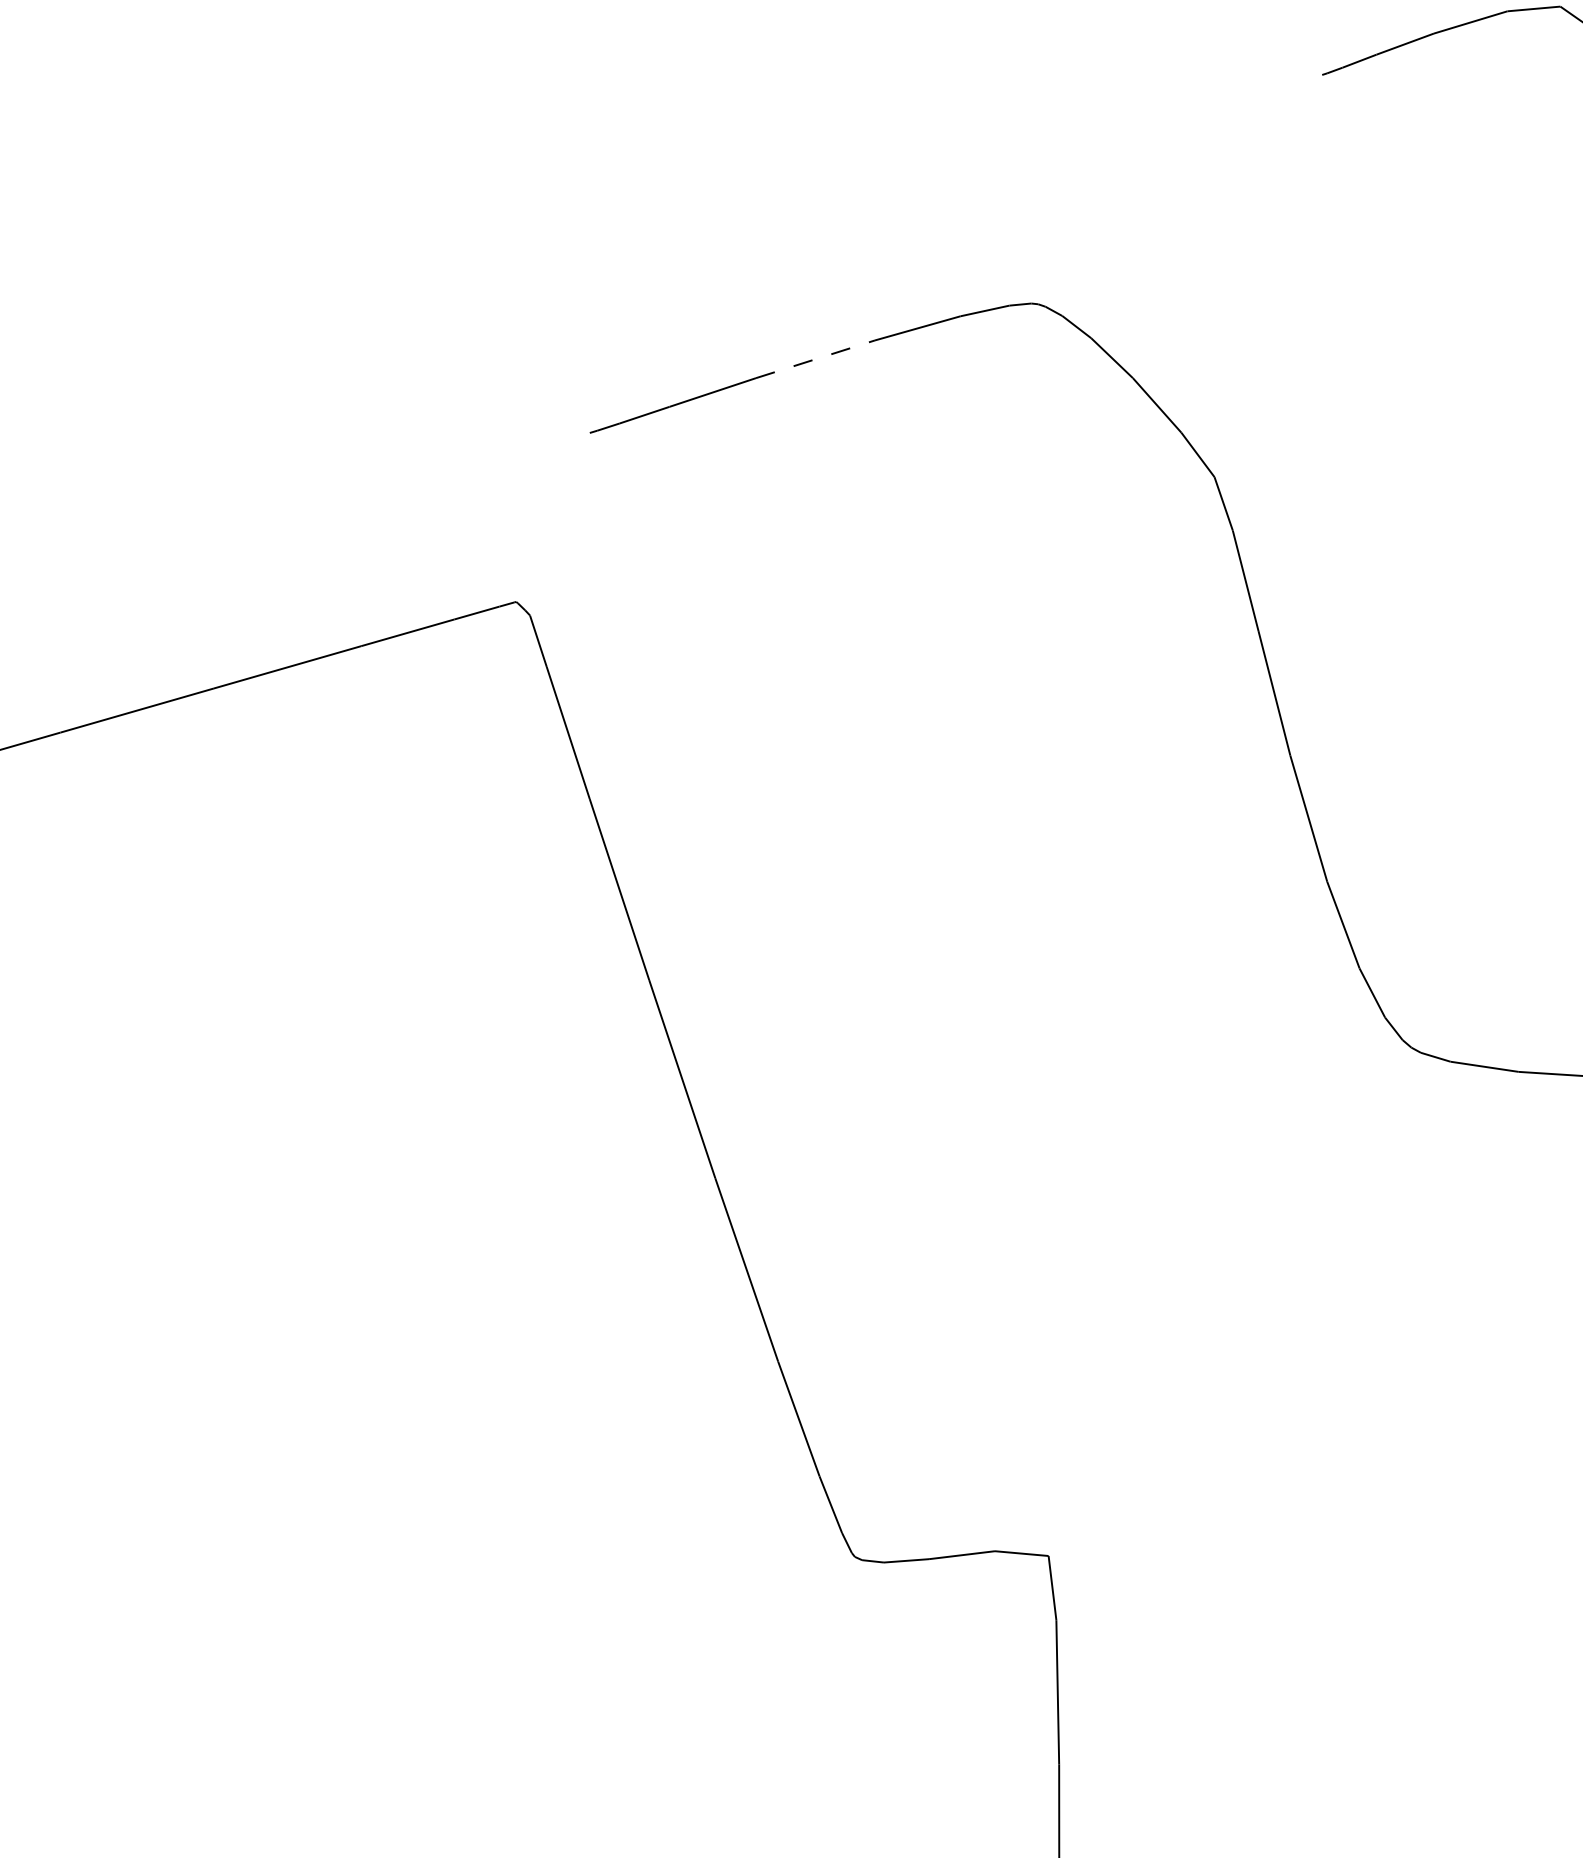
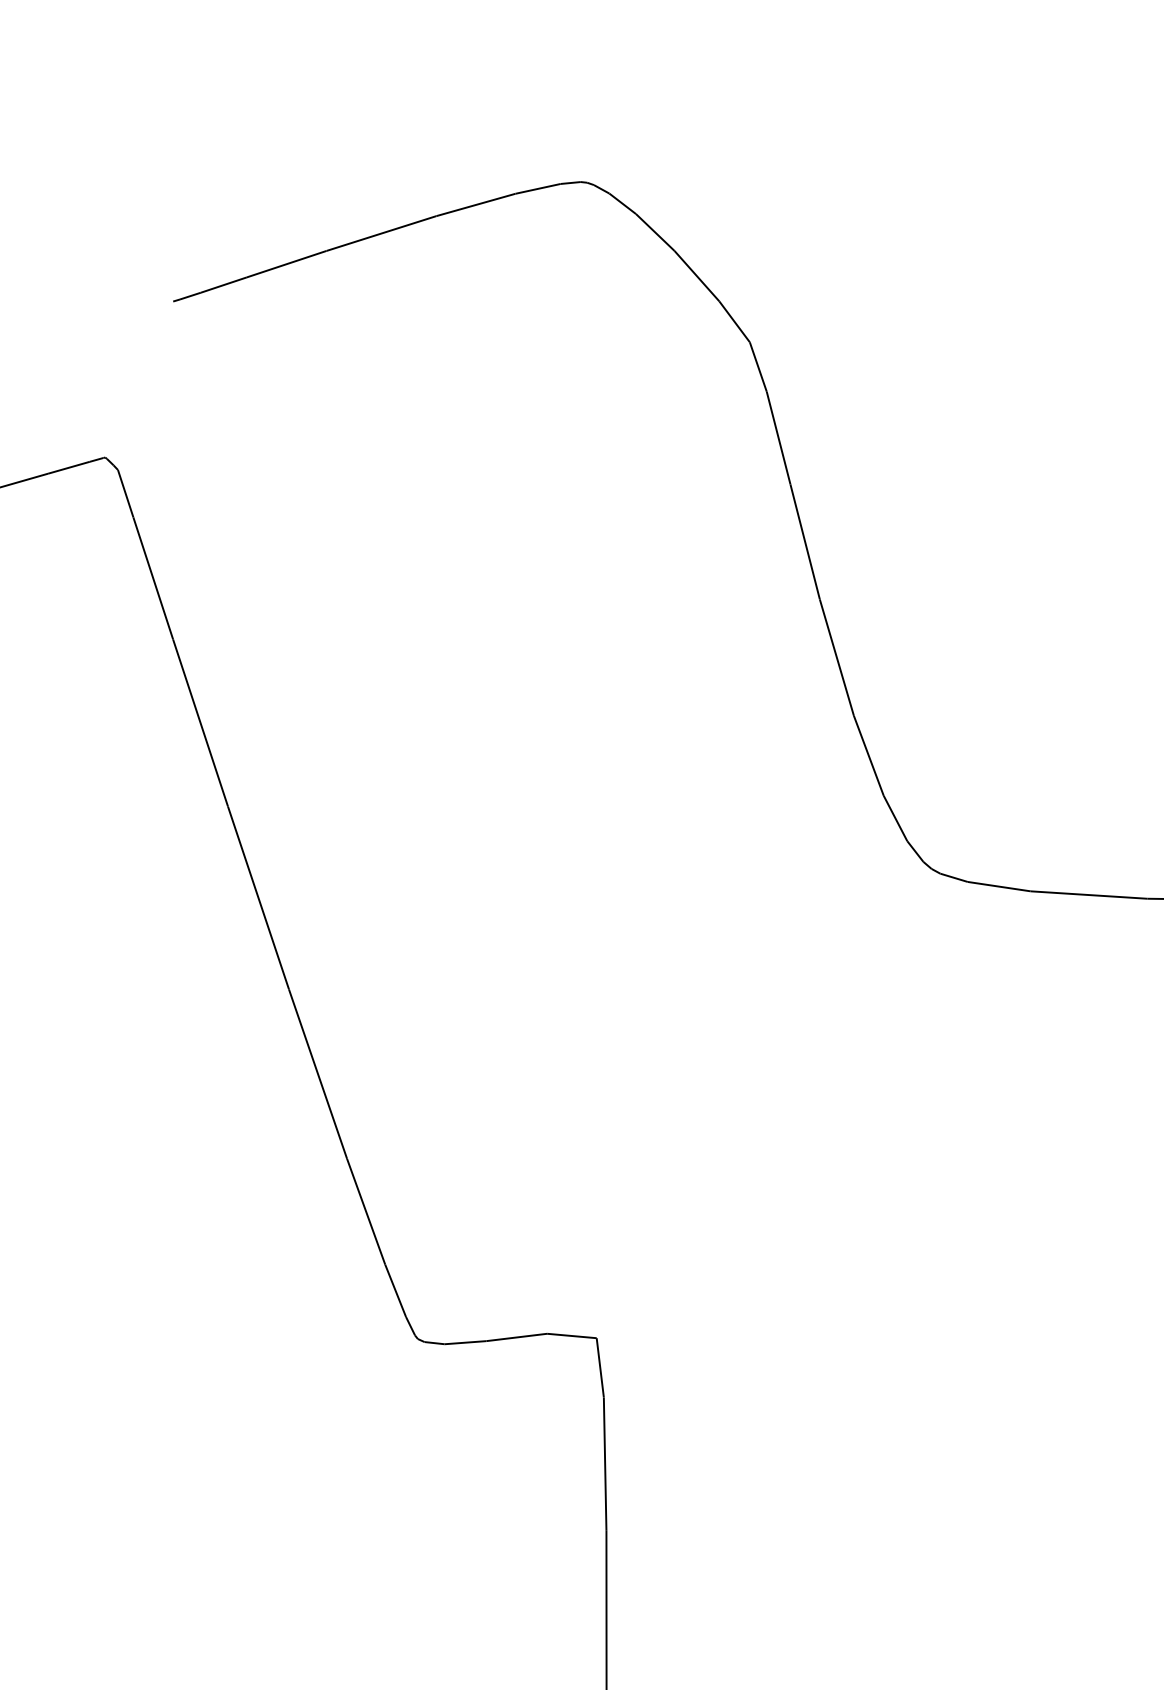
line: (815, 359) -> (381, 233), dashed -> solid

